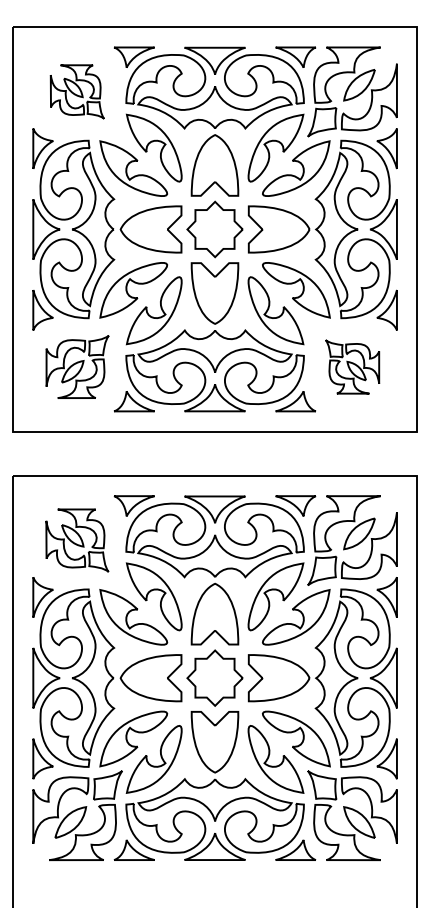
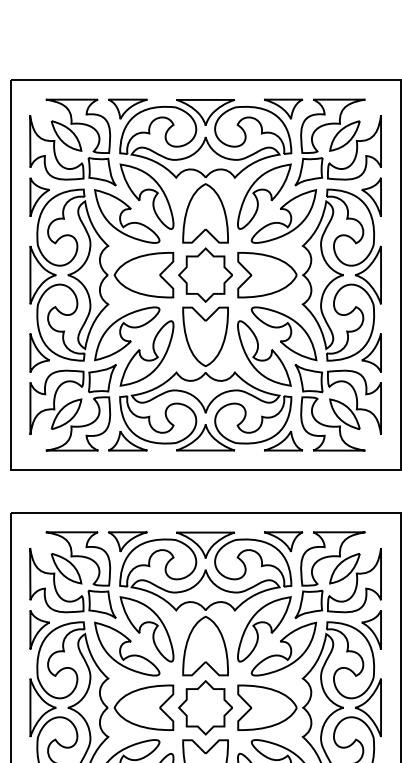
part: (77, 91) -> (73, 142), size x1.67
part: (77, 366) -> (73, 407), size x1.43
part: (352, 366) -> (338, 407), size x1.67
part: (77, 540) -> (73, 575), size x1.43

